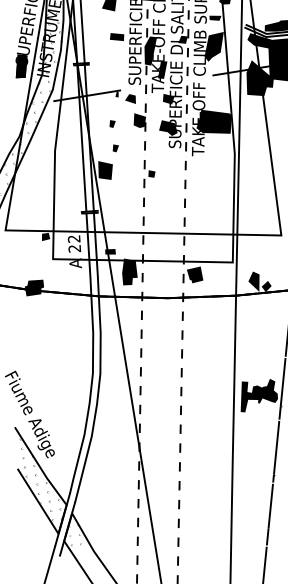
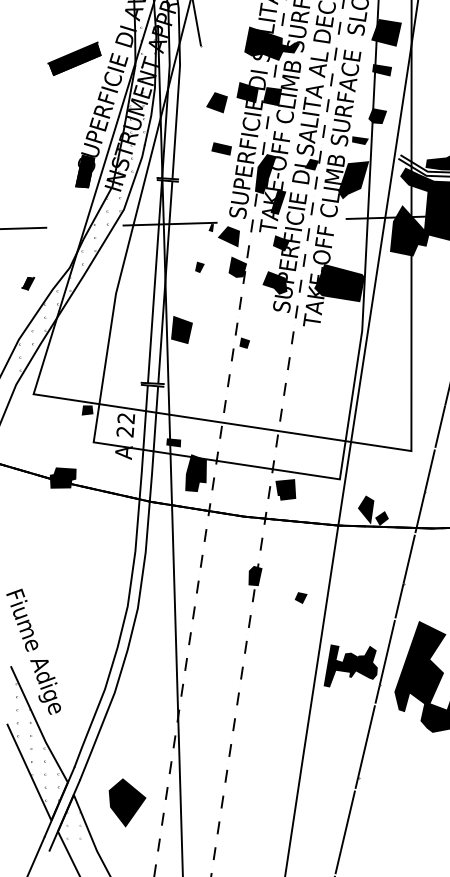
part: (130, 99) -> (228, 236), size x1.43
part: (115, 147) -> (199, 300), removed
fill: (181, 339) -> (255, 575), added
part: (215, 350) -> (300, 597), added
fill: (111, 513) -> (127, 802), added

